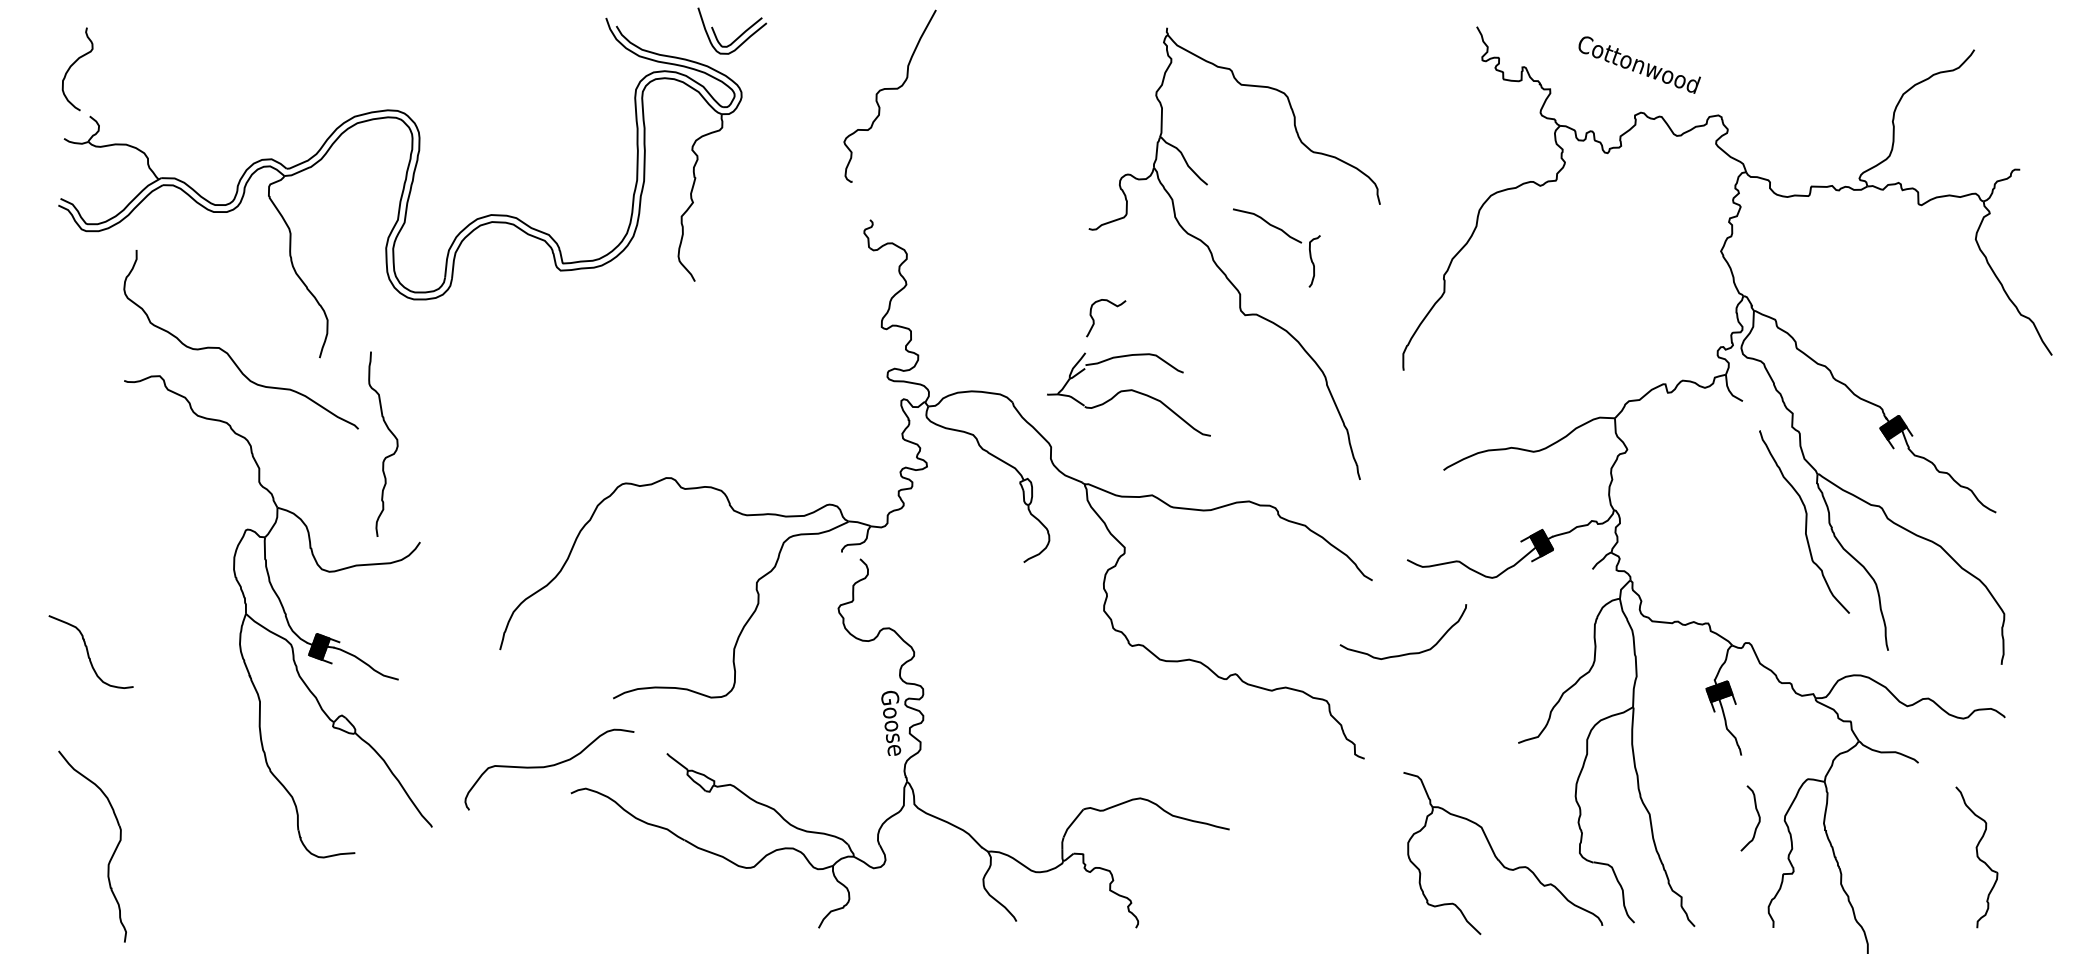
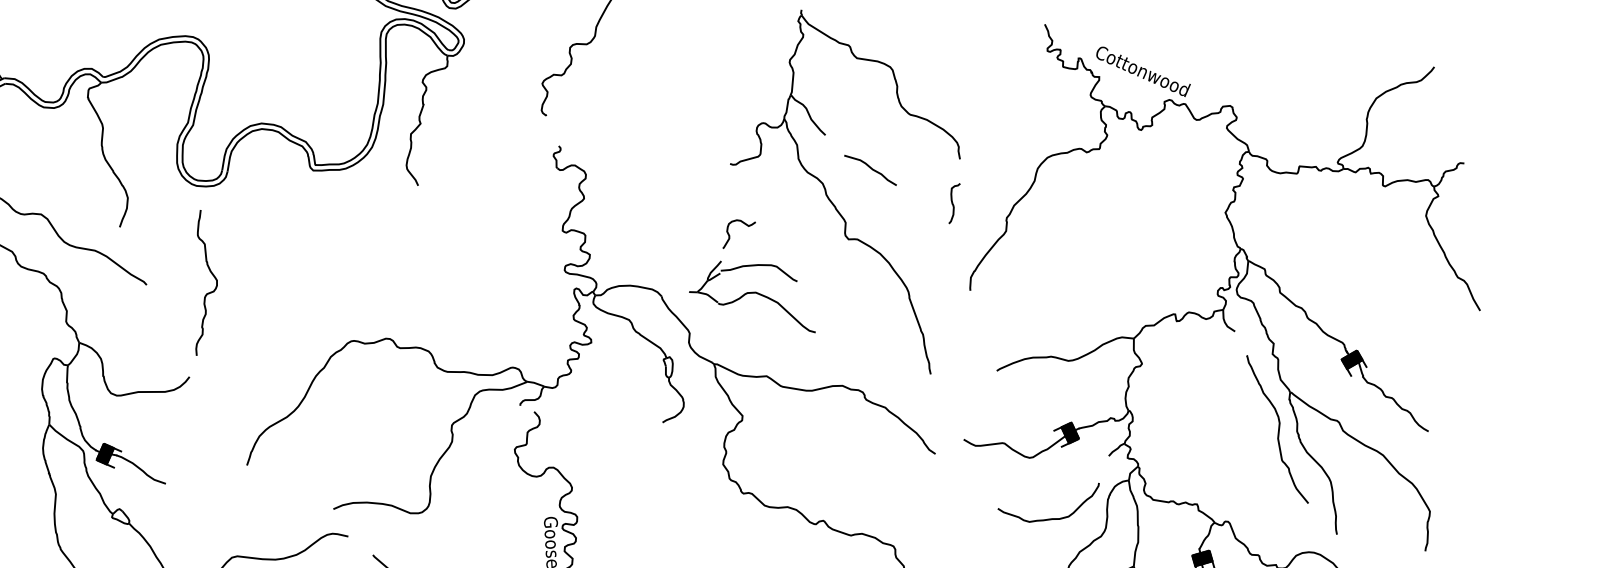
text: (1639, 64) -> (1143, 71), moved
curve: (1313, 262) -> (953, 204), moved
curve: (392, 435) -> (213, 276), moved
curve: (1409, 652) -> (1052, 518), moved

